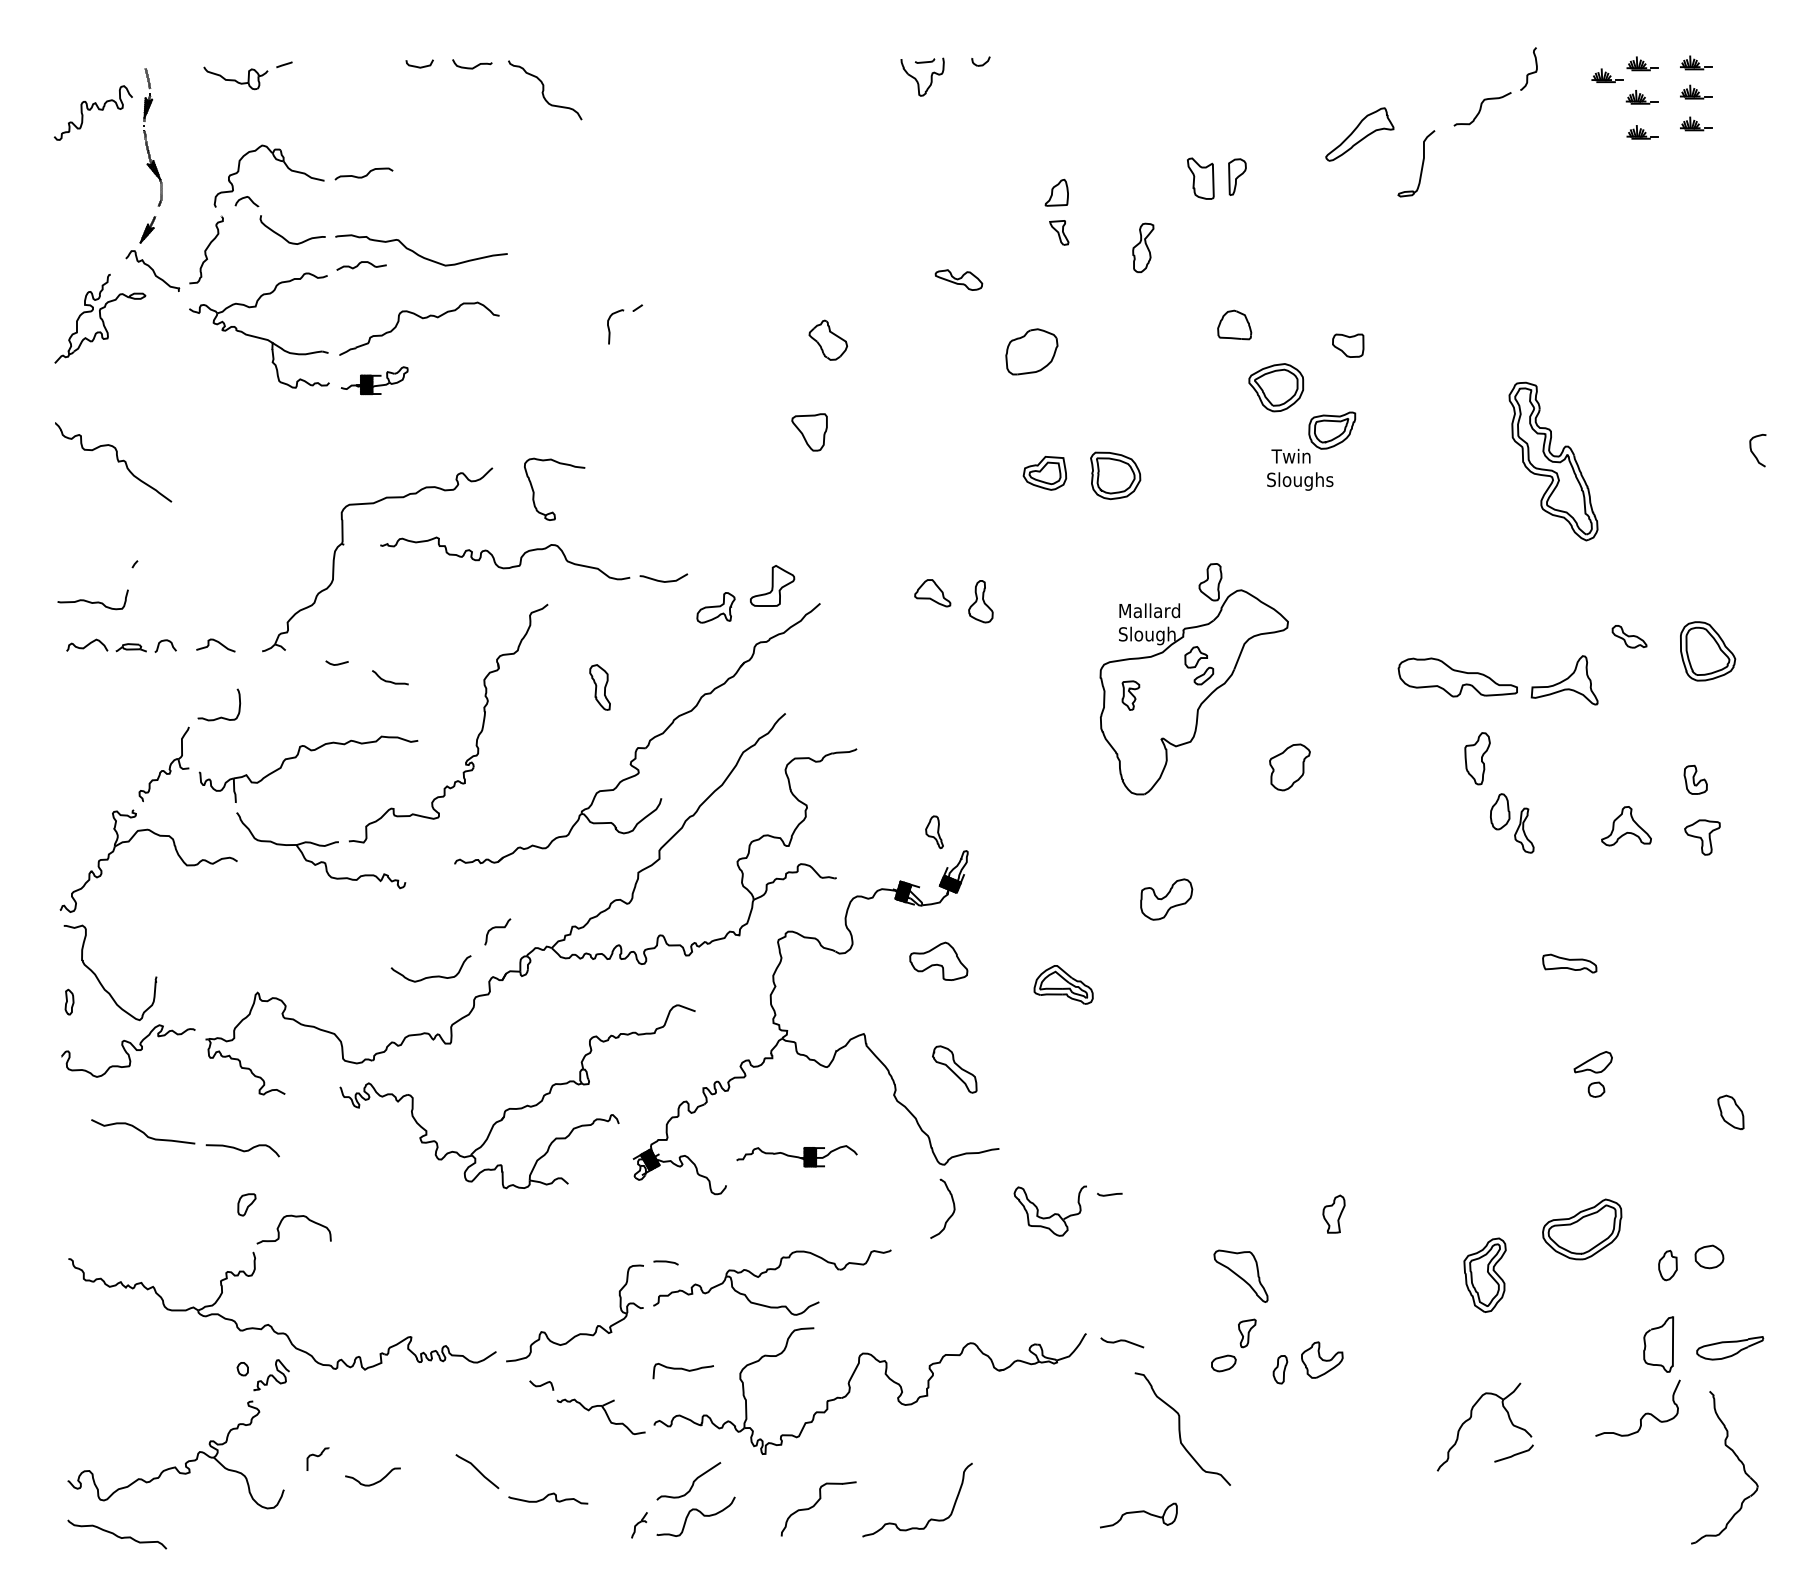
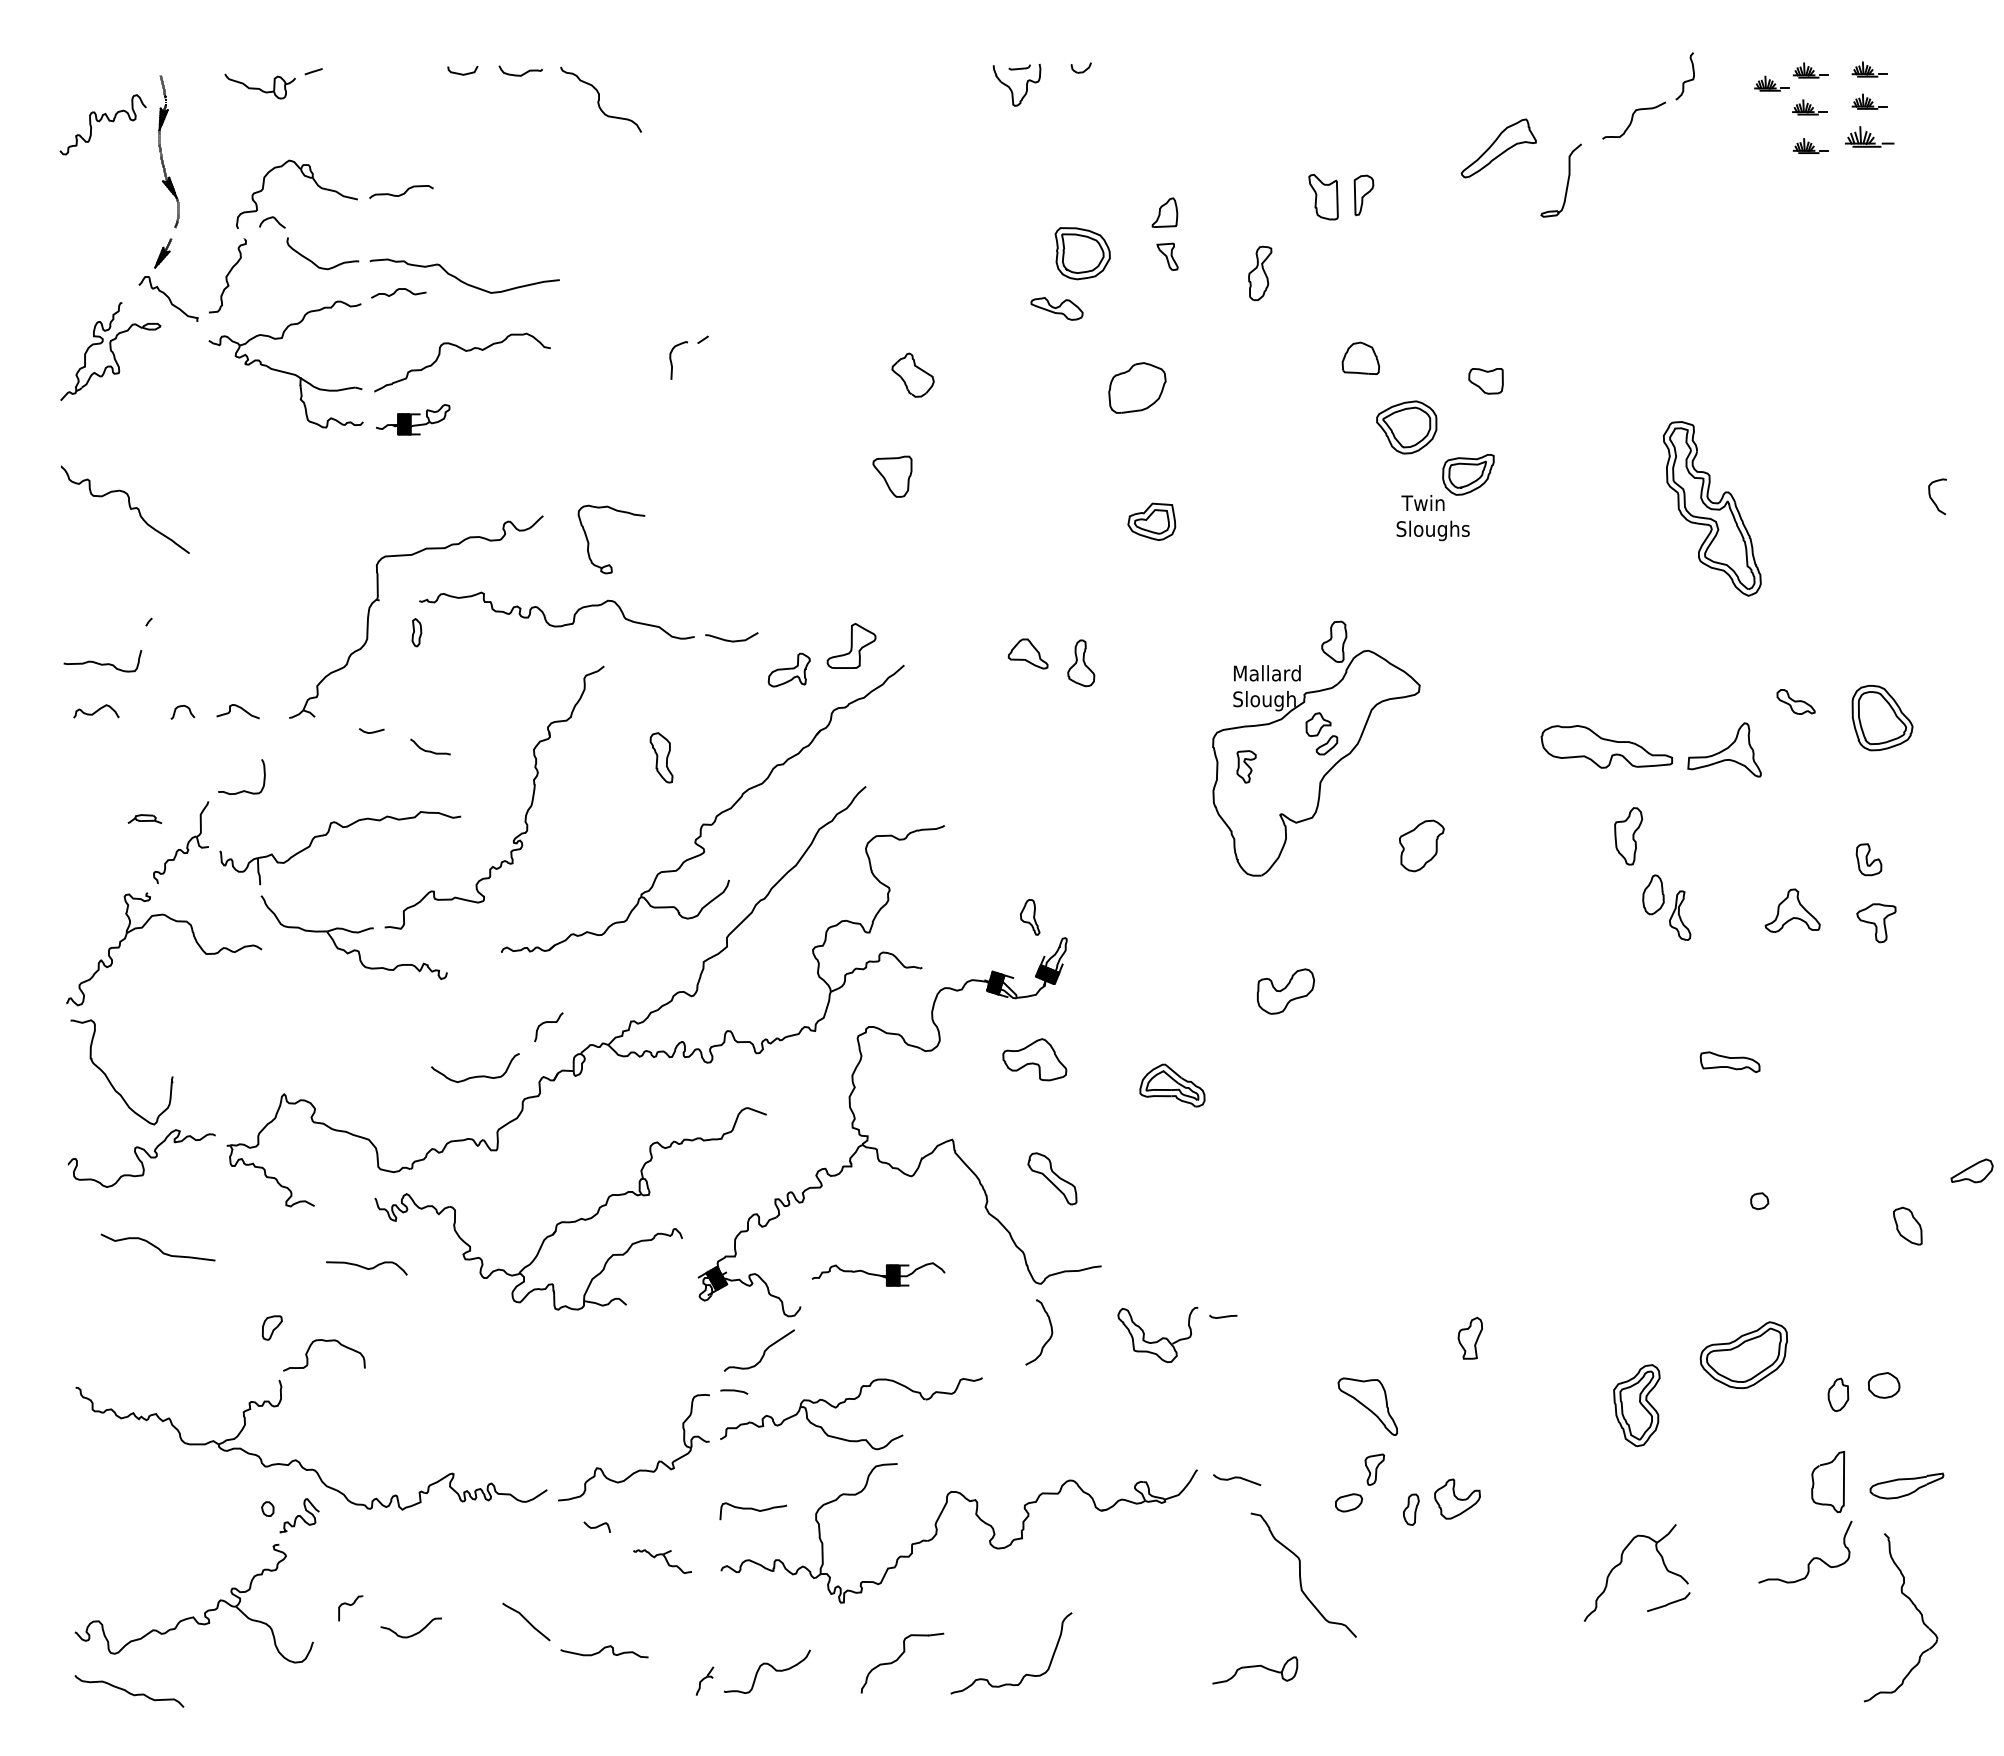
part: (1696, 123) -> (1869, 136), size x1.4
part: (1115, 475) -> (1082, 253), moved
part: (130, 648) -> (144, 819), moved
part: (69, 1002) -> (416, 632), moved
part: (1592, 1061) -> (1971, 1170), moved
curve: (242, 1150) -> (366, 1268), moved
part: (600, 1416) -> (662, 1561), size x0.6
curve: (692, 1482) -> (763, 1351), moved

